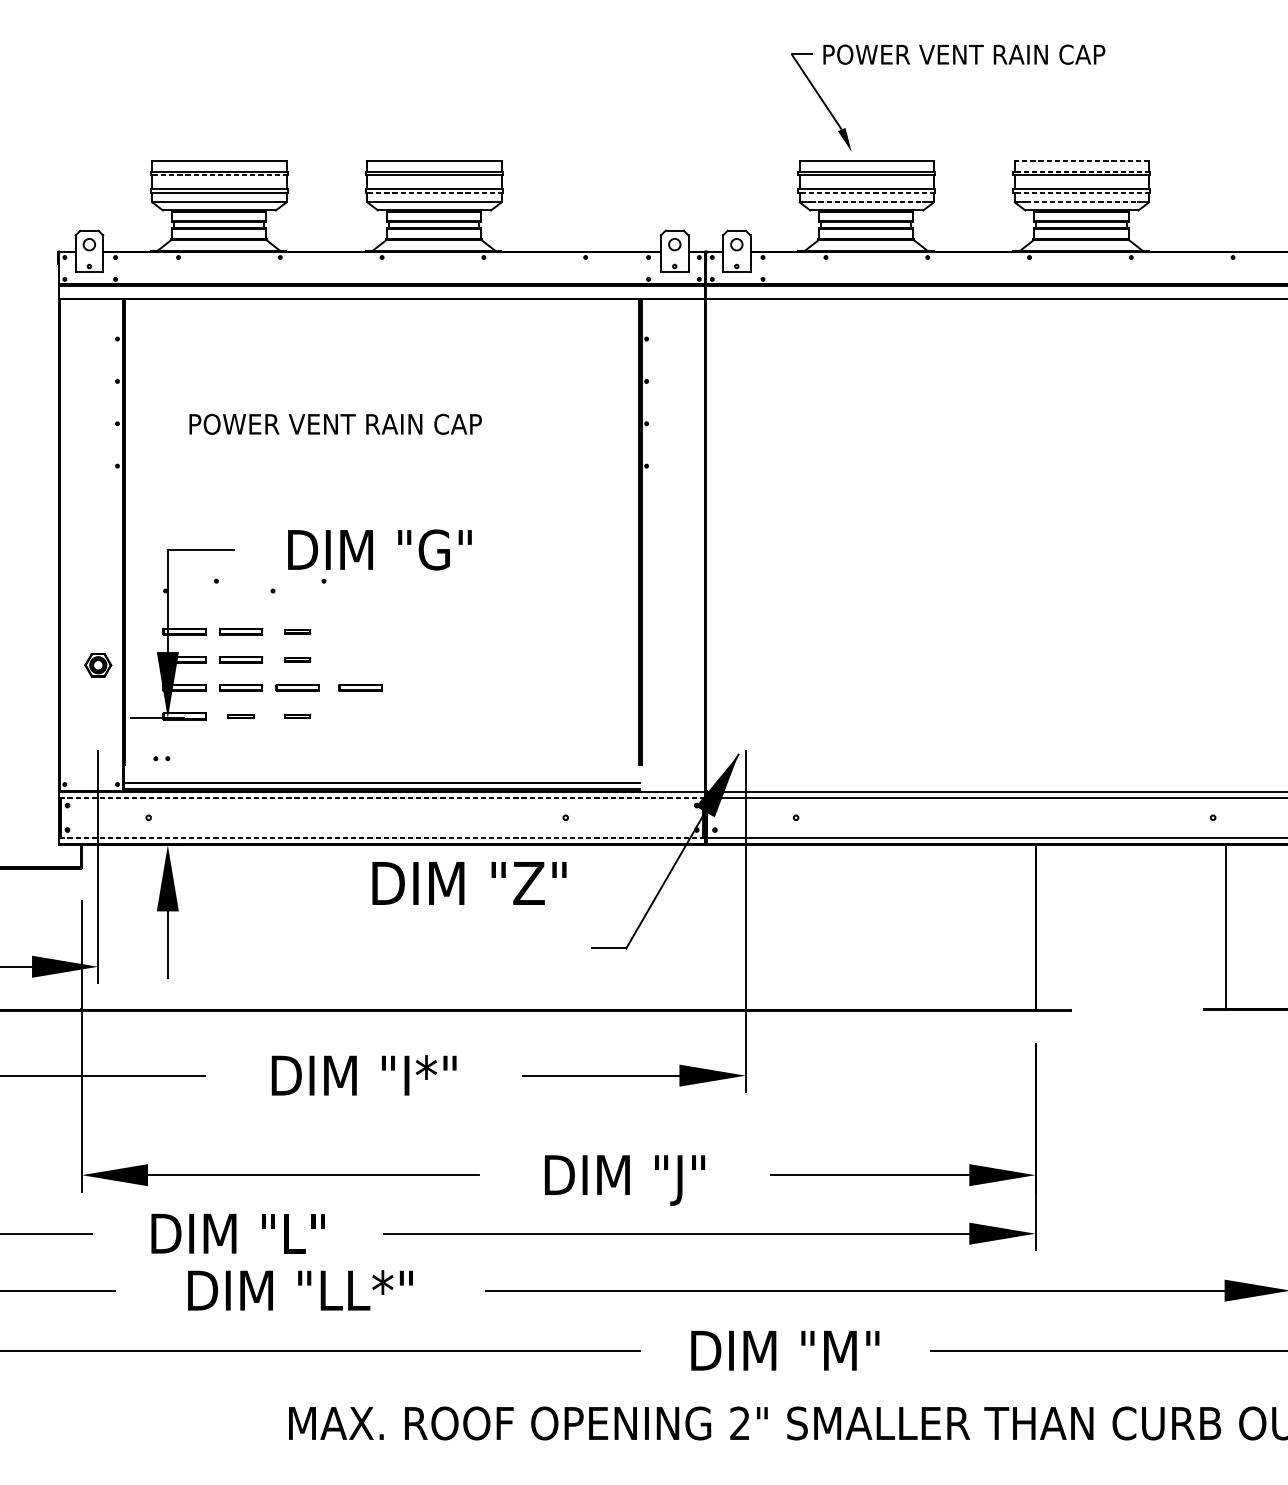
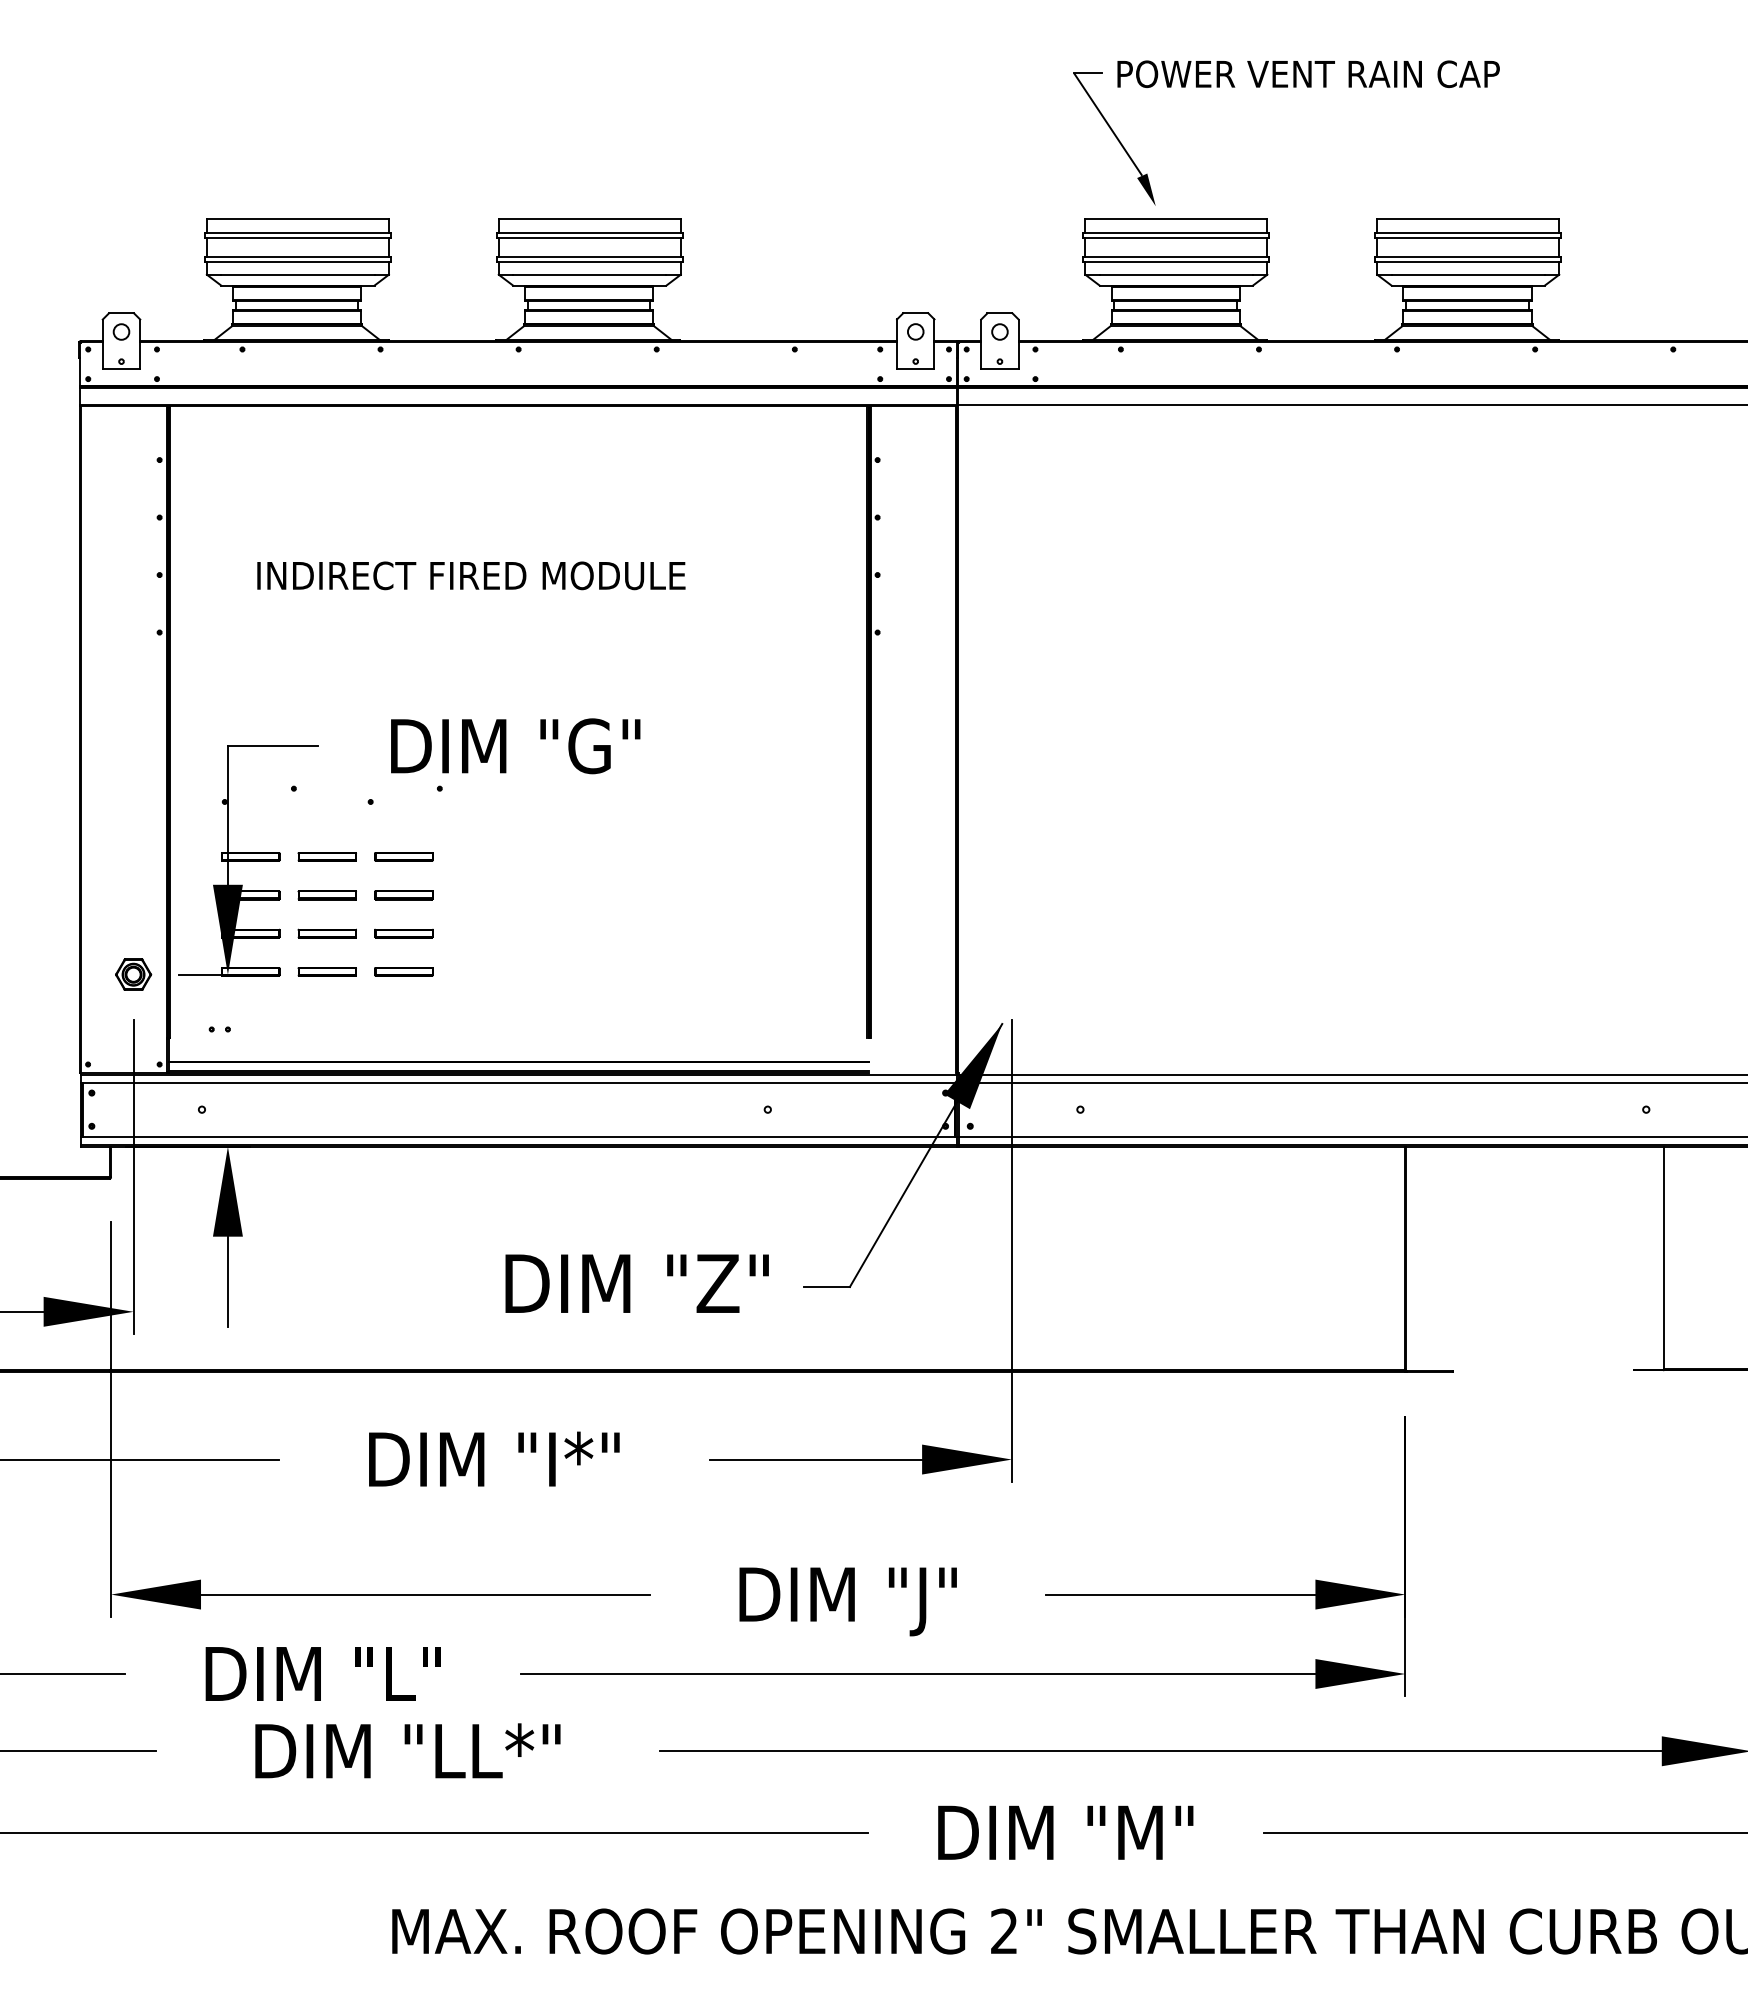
line: (1081, 161) -> (1467, 218), dashed -> solid
line: (1082, 171) -> (1468, 232), dashed -> solid
line: (219, 175) -> (297, 237), dashed -> solid
line: (434, 192) -> (589, 261), dashed -> solid
line: (866, 192) -> (1176, 261), dashed -> solid
line: (1082, 192) -> (1468, 261), dashed -> solid
line: (866, 202) -> (1176, 274), dashed -> solid
line: (1082, 202) -> (1468, 274), dashed -> solid
text: (348, 424) -> (472, 575), POWER VENT RAIN CAP -> INDIRECT FIRED MODULE
part: (297, 631) -> (403, 856), size x1.67
part: (297, 659) -> (403, 895), size x1.67
part: (98, 665) -> (133, 974), moved
part: (359, 687) -> (488, 933), removed
part: (240, 715) -> (326, 971), size x1.67
part: (297, 715) -> (403, 971), size x1.67
line: (381, 797) -> (518, 1082), dashed -> solid
line: (381, 837) -> (518, 1136), dashed -> solid
text: (468, 883) -> (636, 1283), moved

